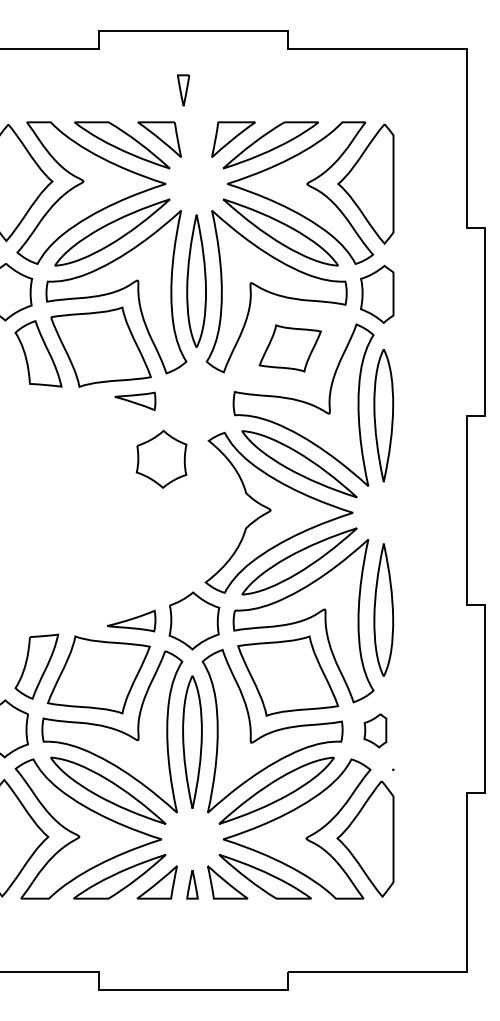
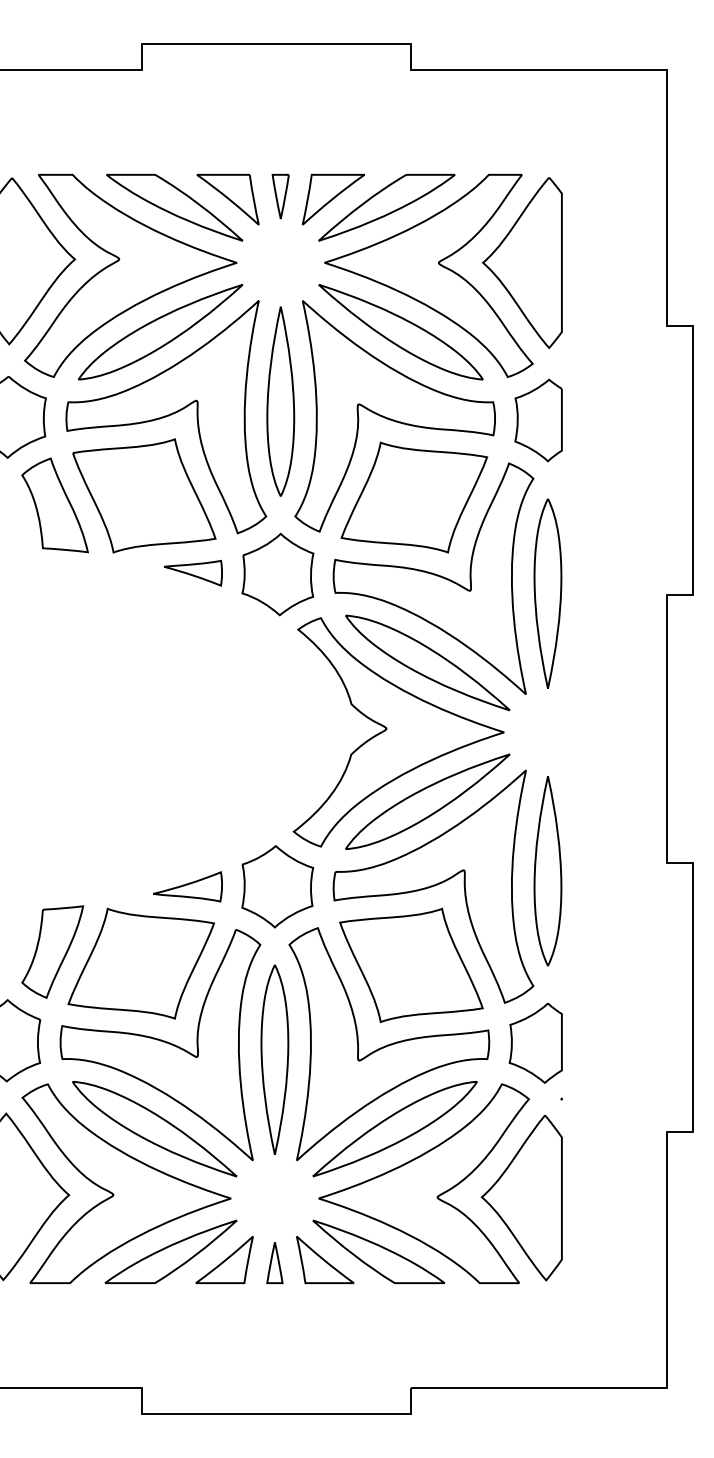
part: (183, 90) -> (280, 196), moved
part: (290, 348) -> (414, 497), size x1.67
part: (161, 458) -> (277, 573), moved
part: (375, 730) -> (536, 1043), size x1.67

